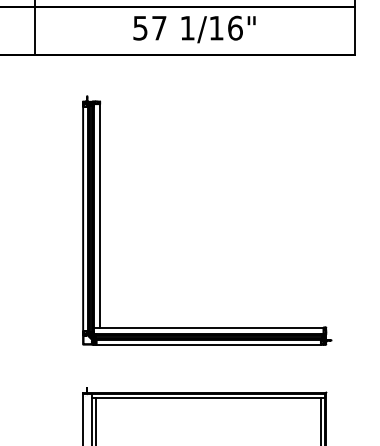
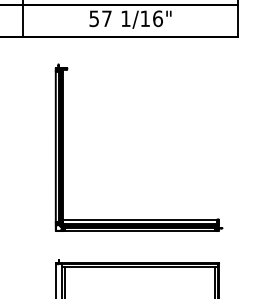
line: (100, 215) -> (67, 144), removed

